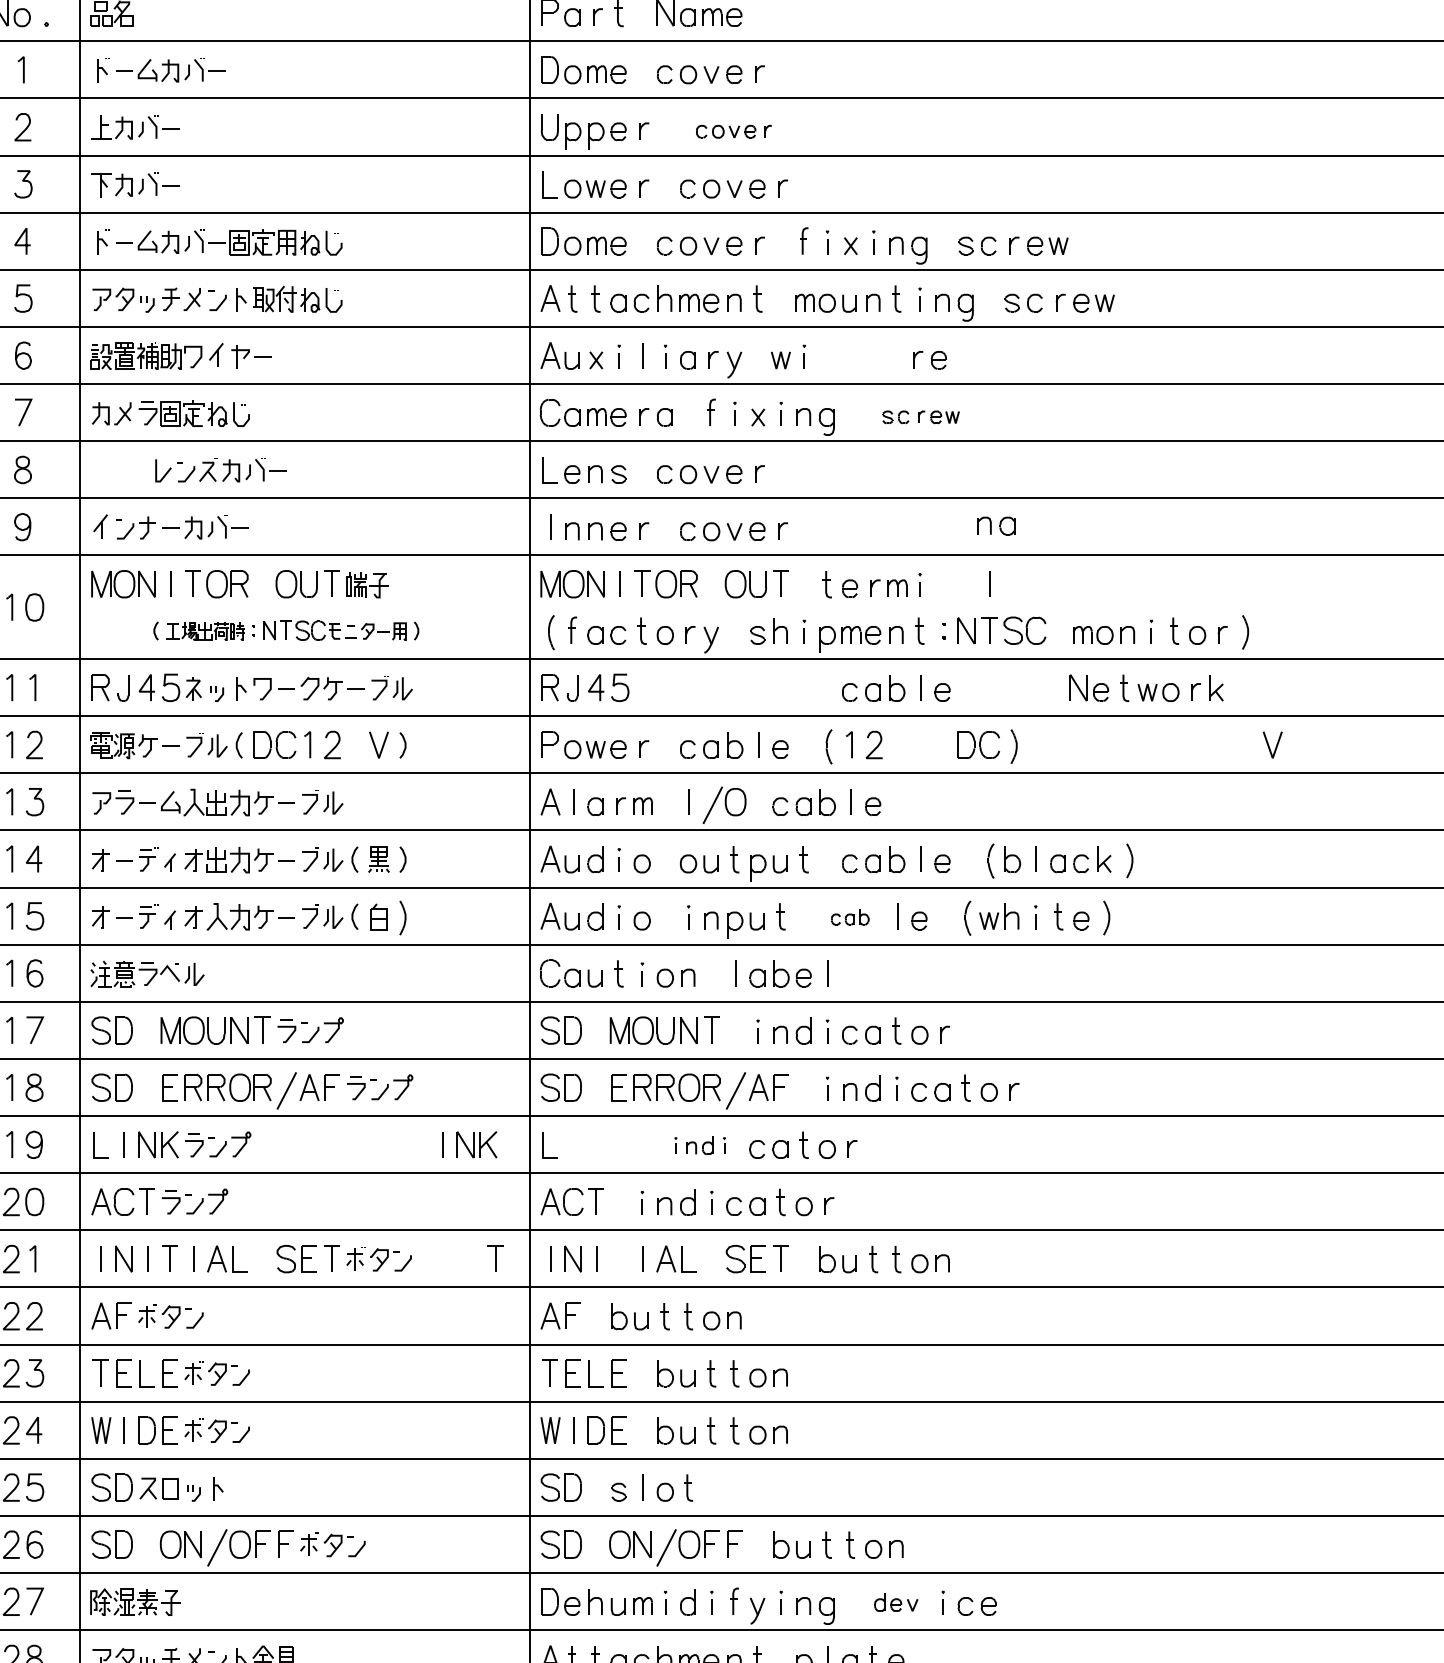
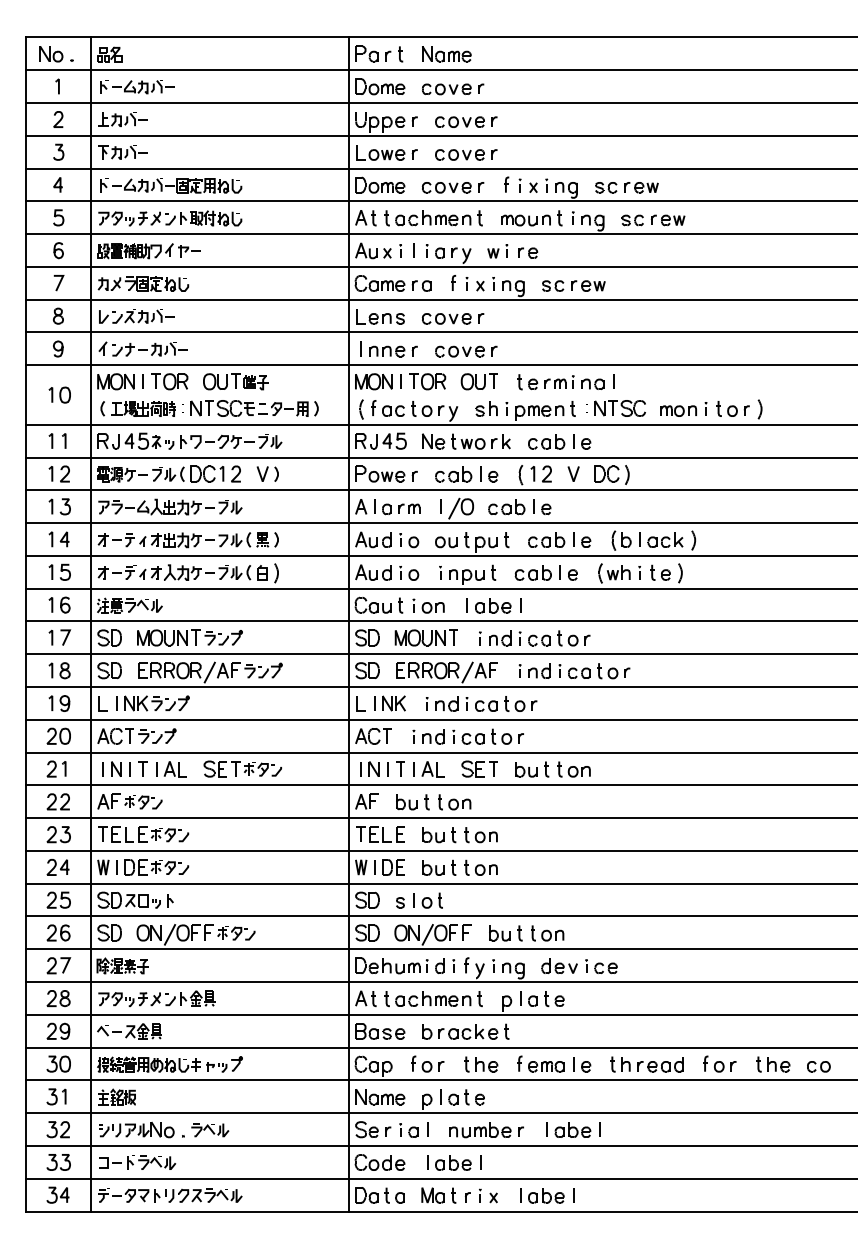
part: (734, 130) -> (466, 121), size x1.43
part: (930, 358) -> (528, 252), moved
part: (920, 416) -> (573, 285), size x1.43
part: (219, 470) -> (136, 316), moved
part: (995, 524) -> (592, 383), moved
part: (286, 630) -> (209, 408), size x1.43
part: (1146, 688) -> (466, 441), moved
line: (1270, 745) -> (572, 474), moved
part: (849, 916) -> (532, 572), size x1.67
part: (469, 1144) -> (389, 703), moved
part: (699, 1144) -> (446, 703), size x1.43
part: (495, 1258) -> (400, 768), moved
part: (896, 1601) -> (559, 965), size x1.43

